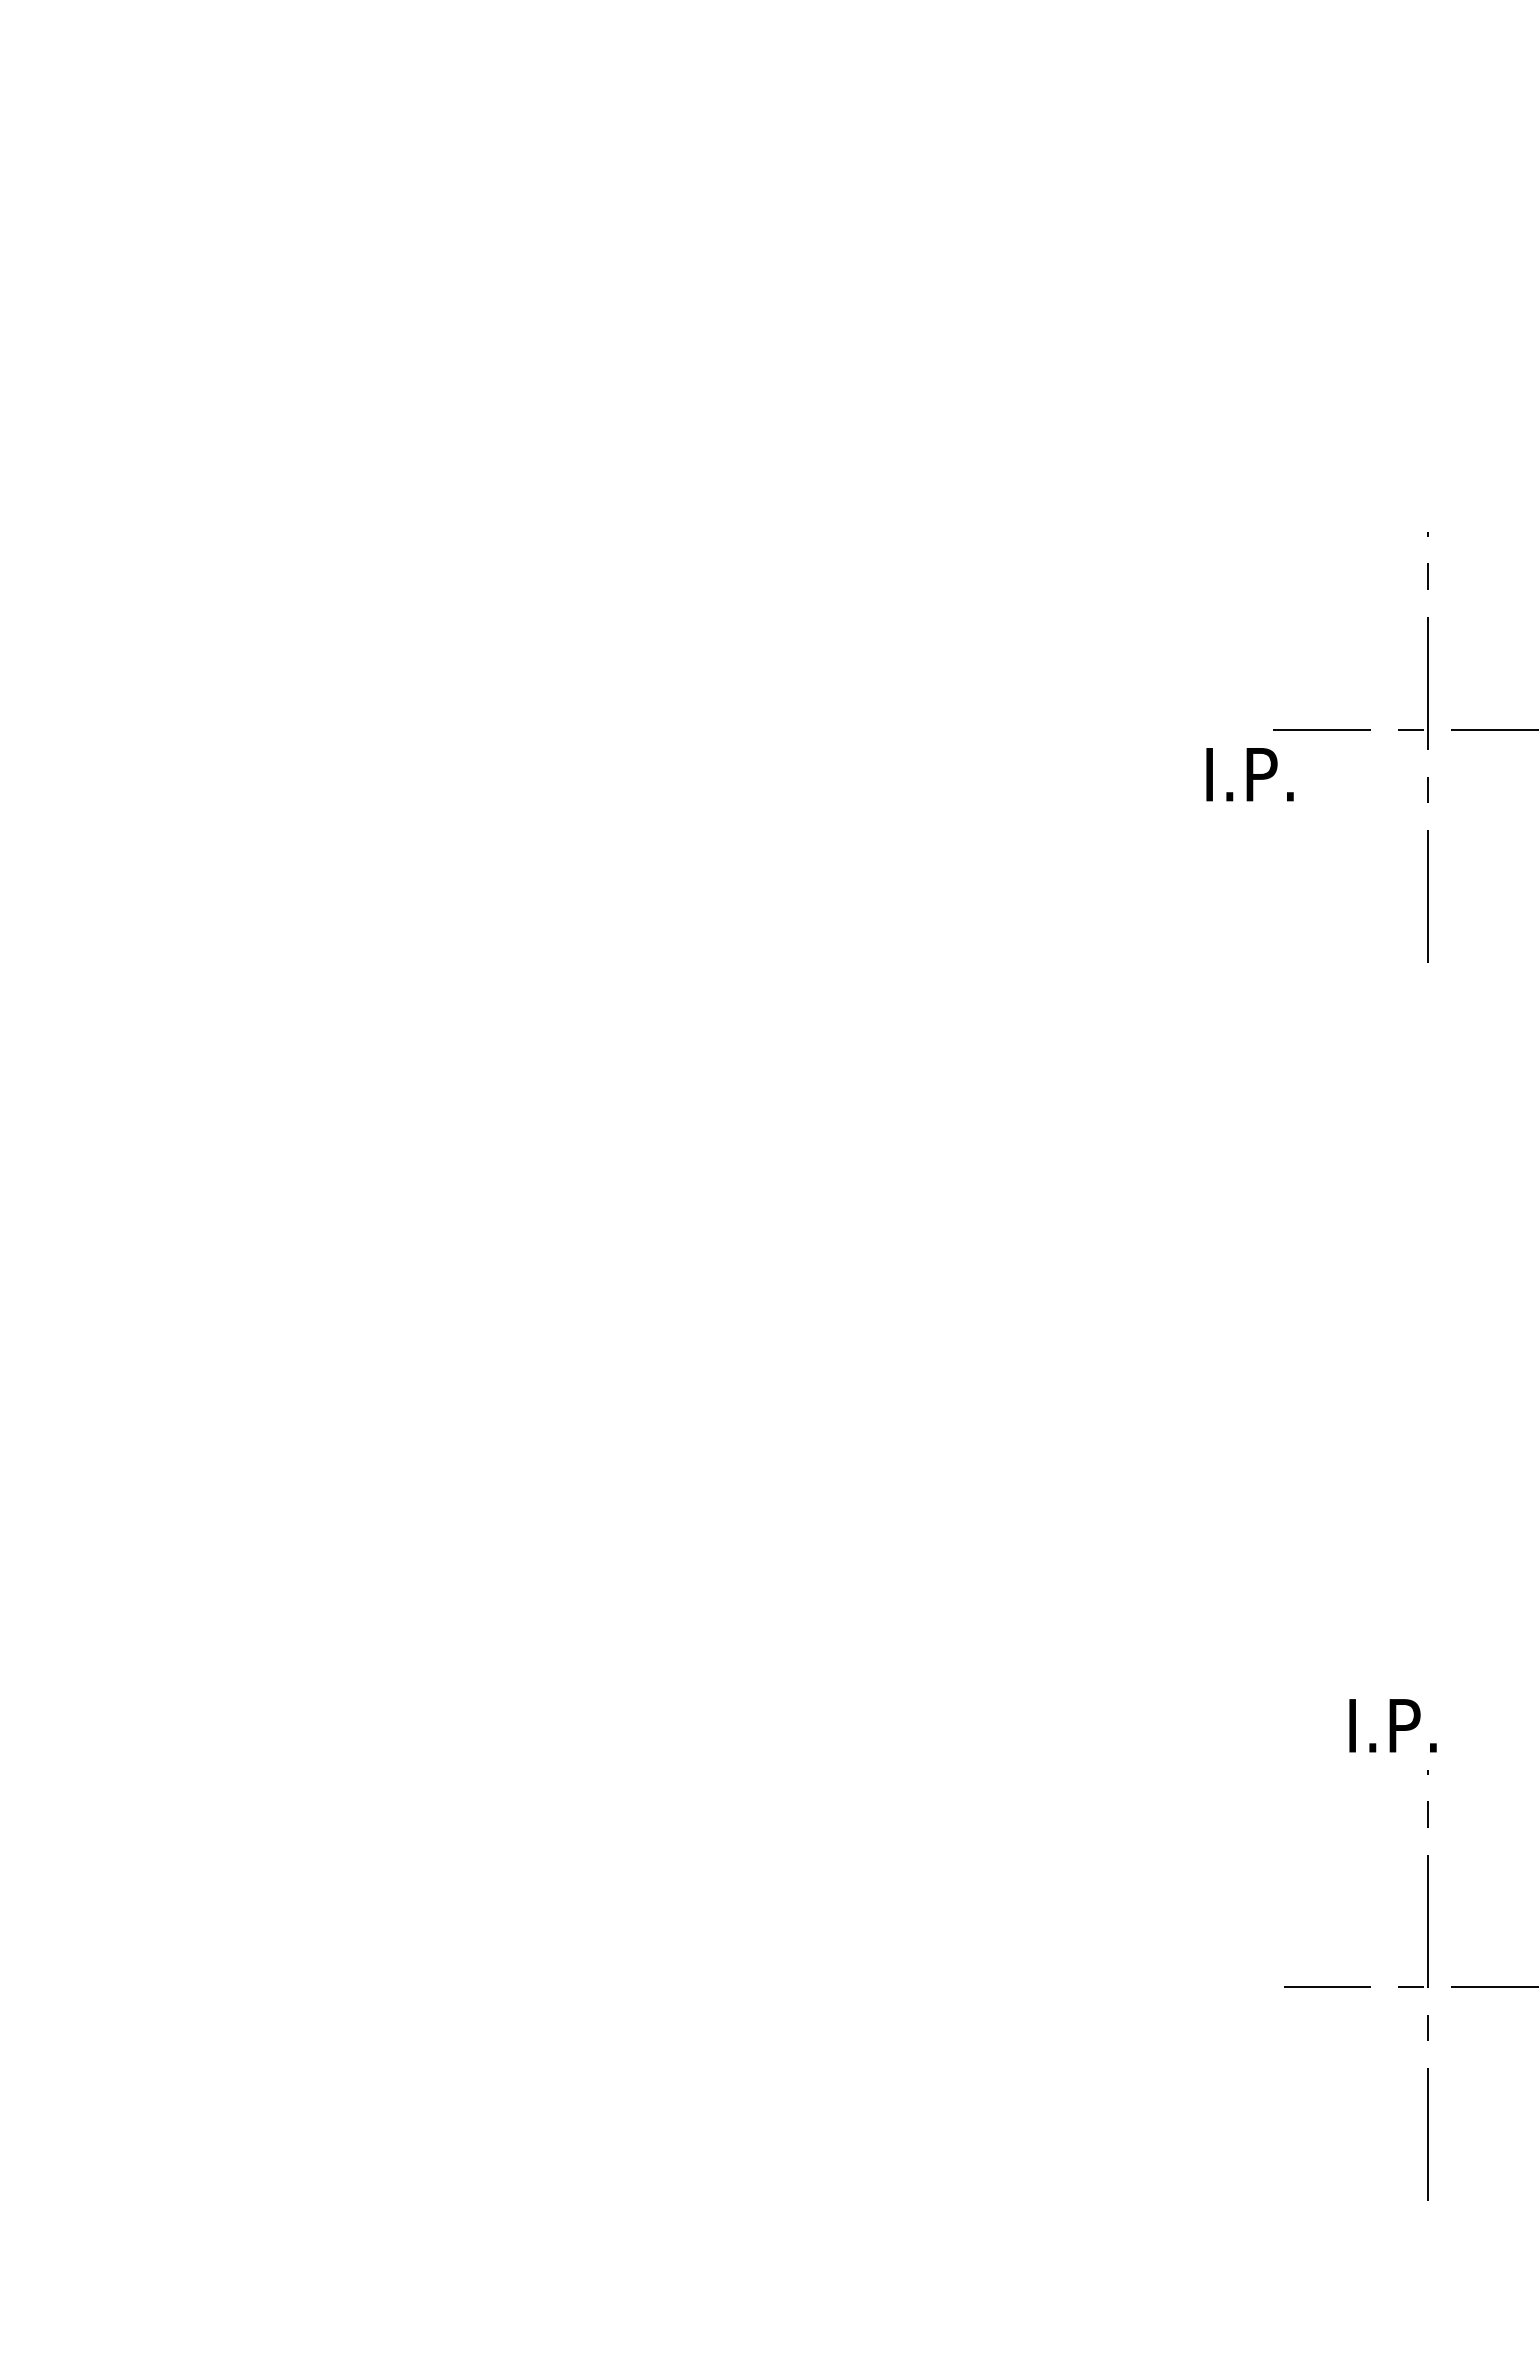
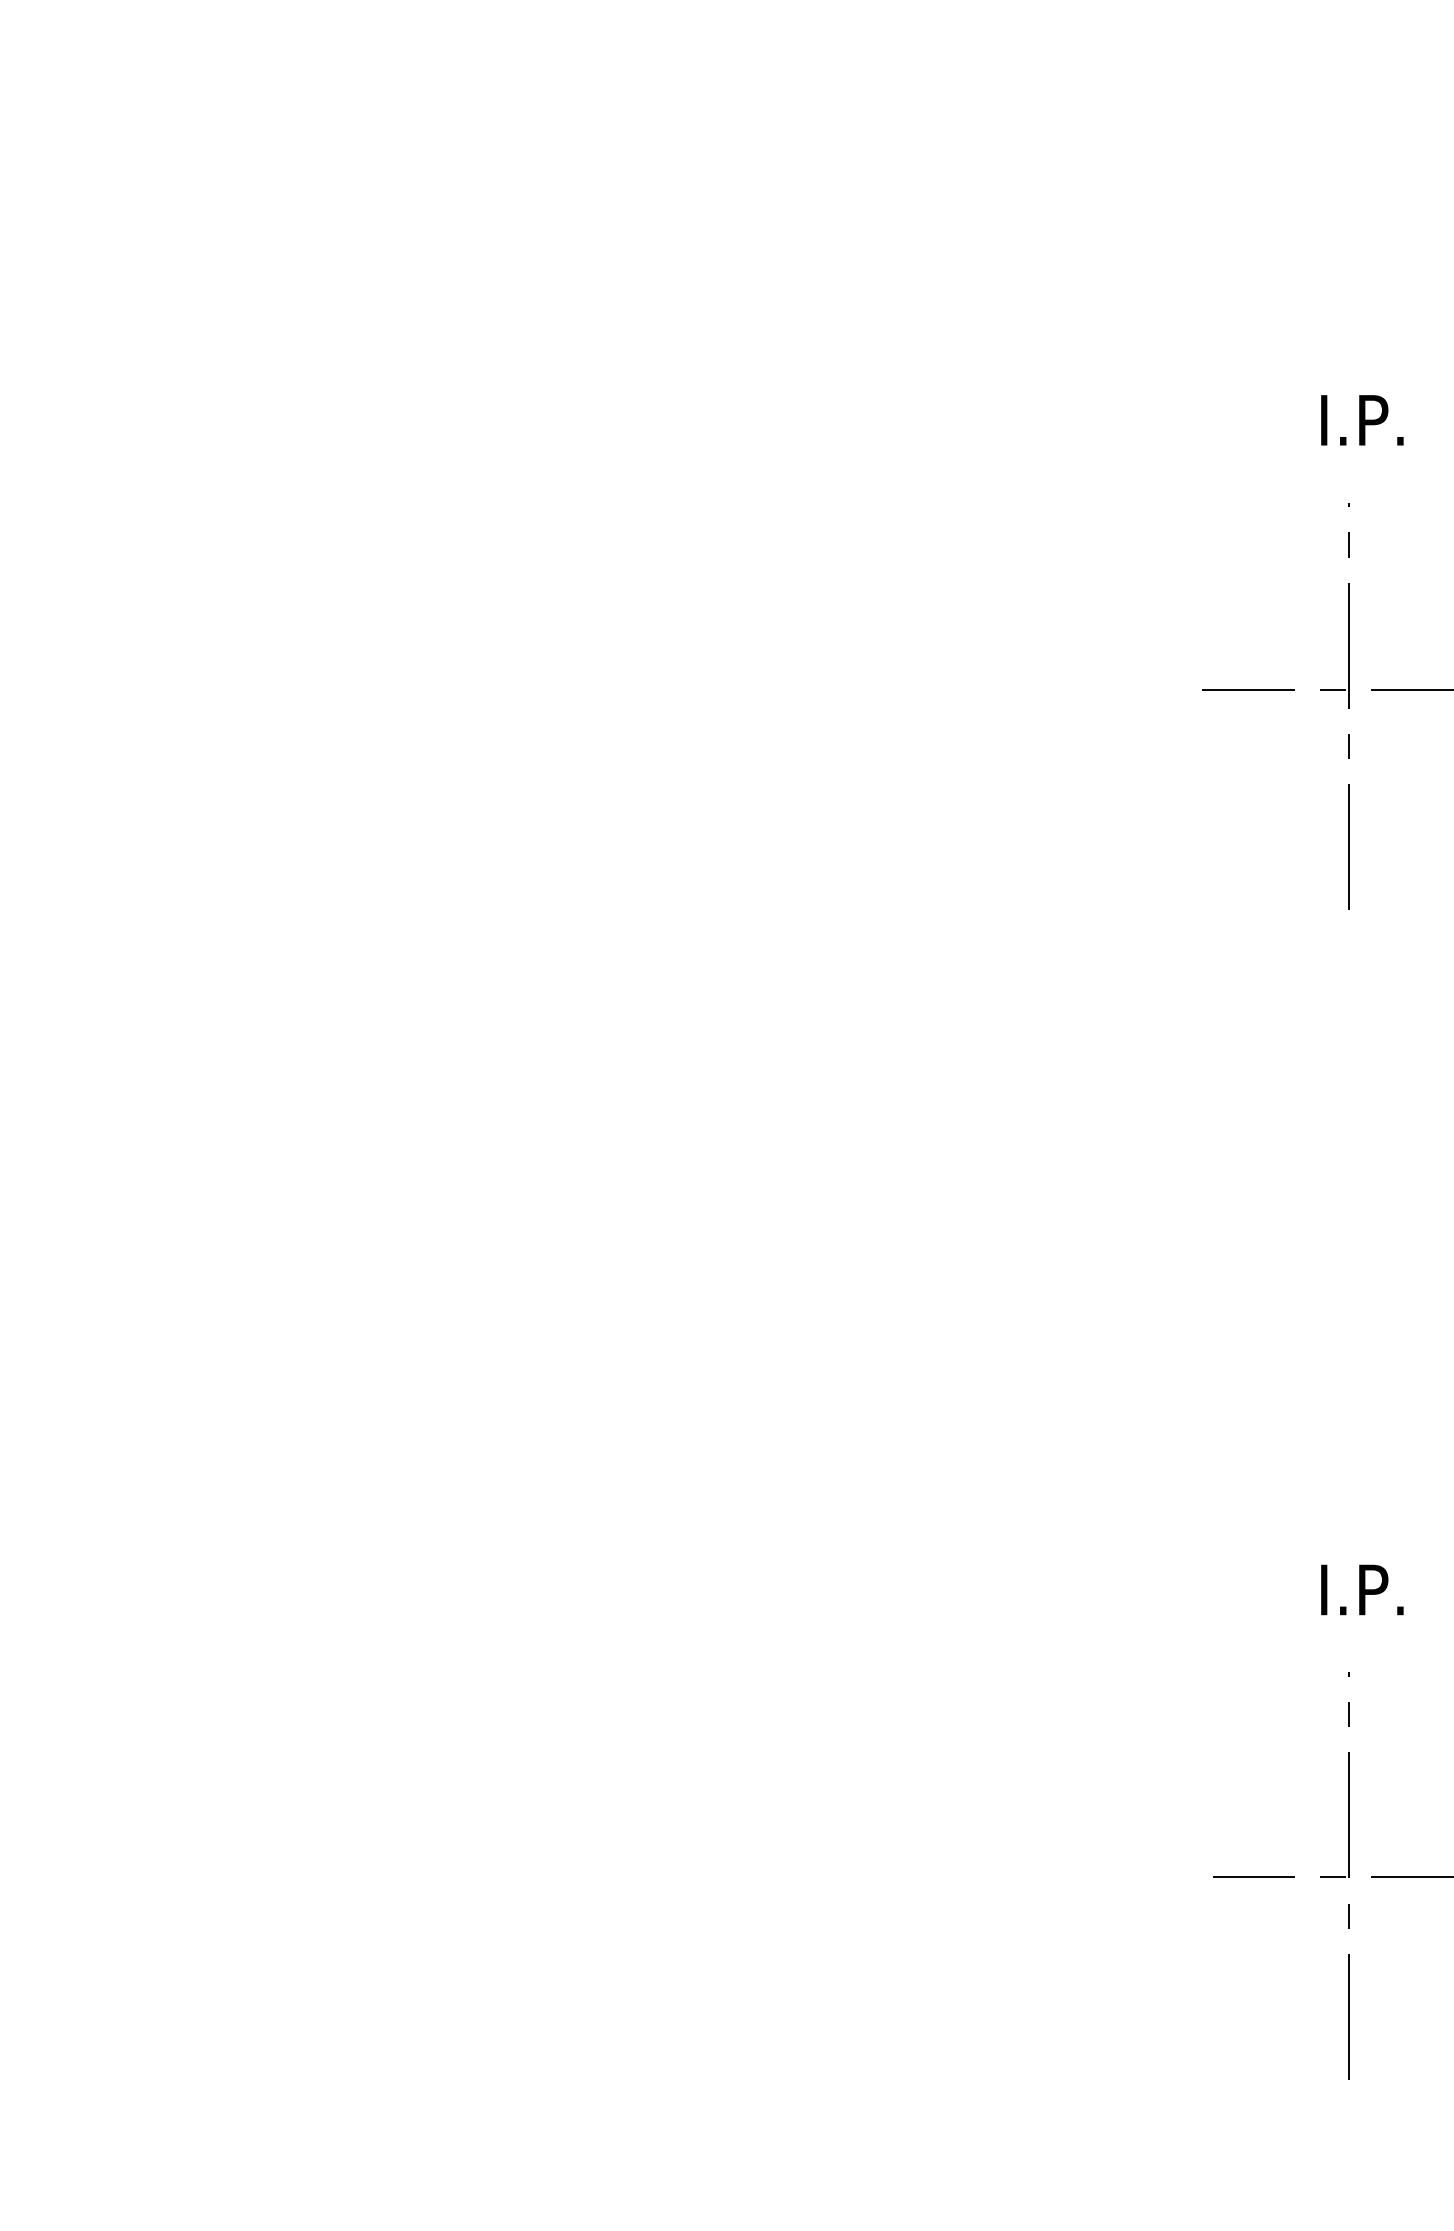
text: (1249, 774) -> (1361, 420), moved
text: (1392, 1725) -> (1361, 1589), moved

